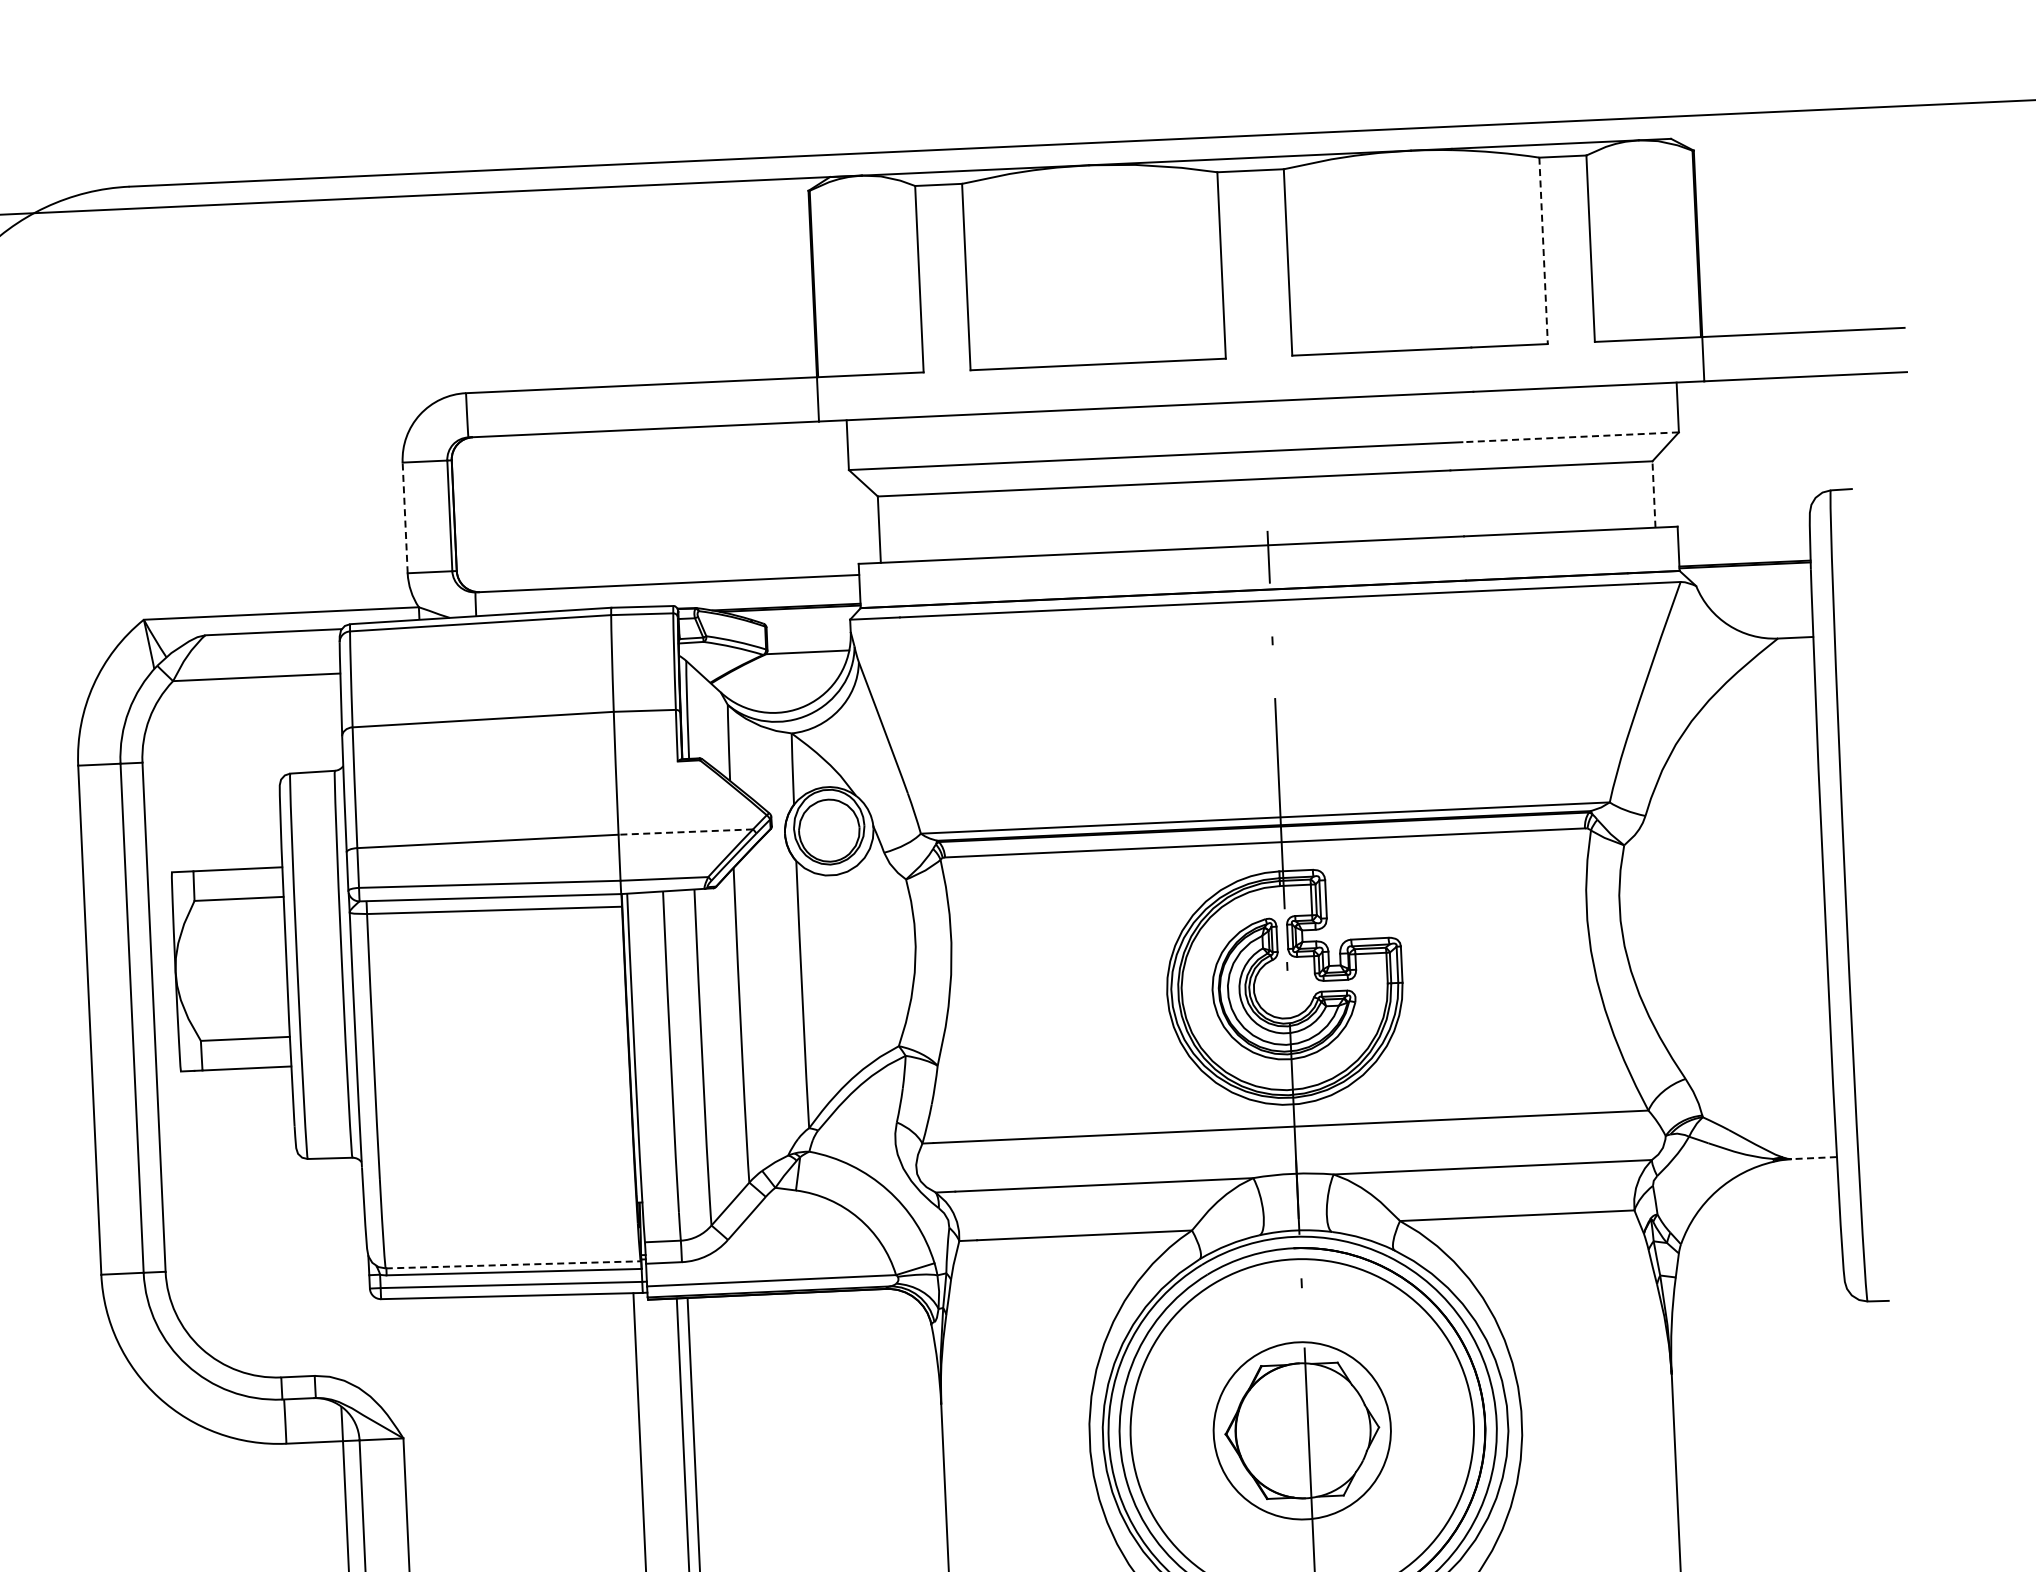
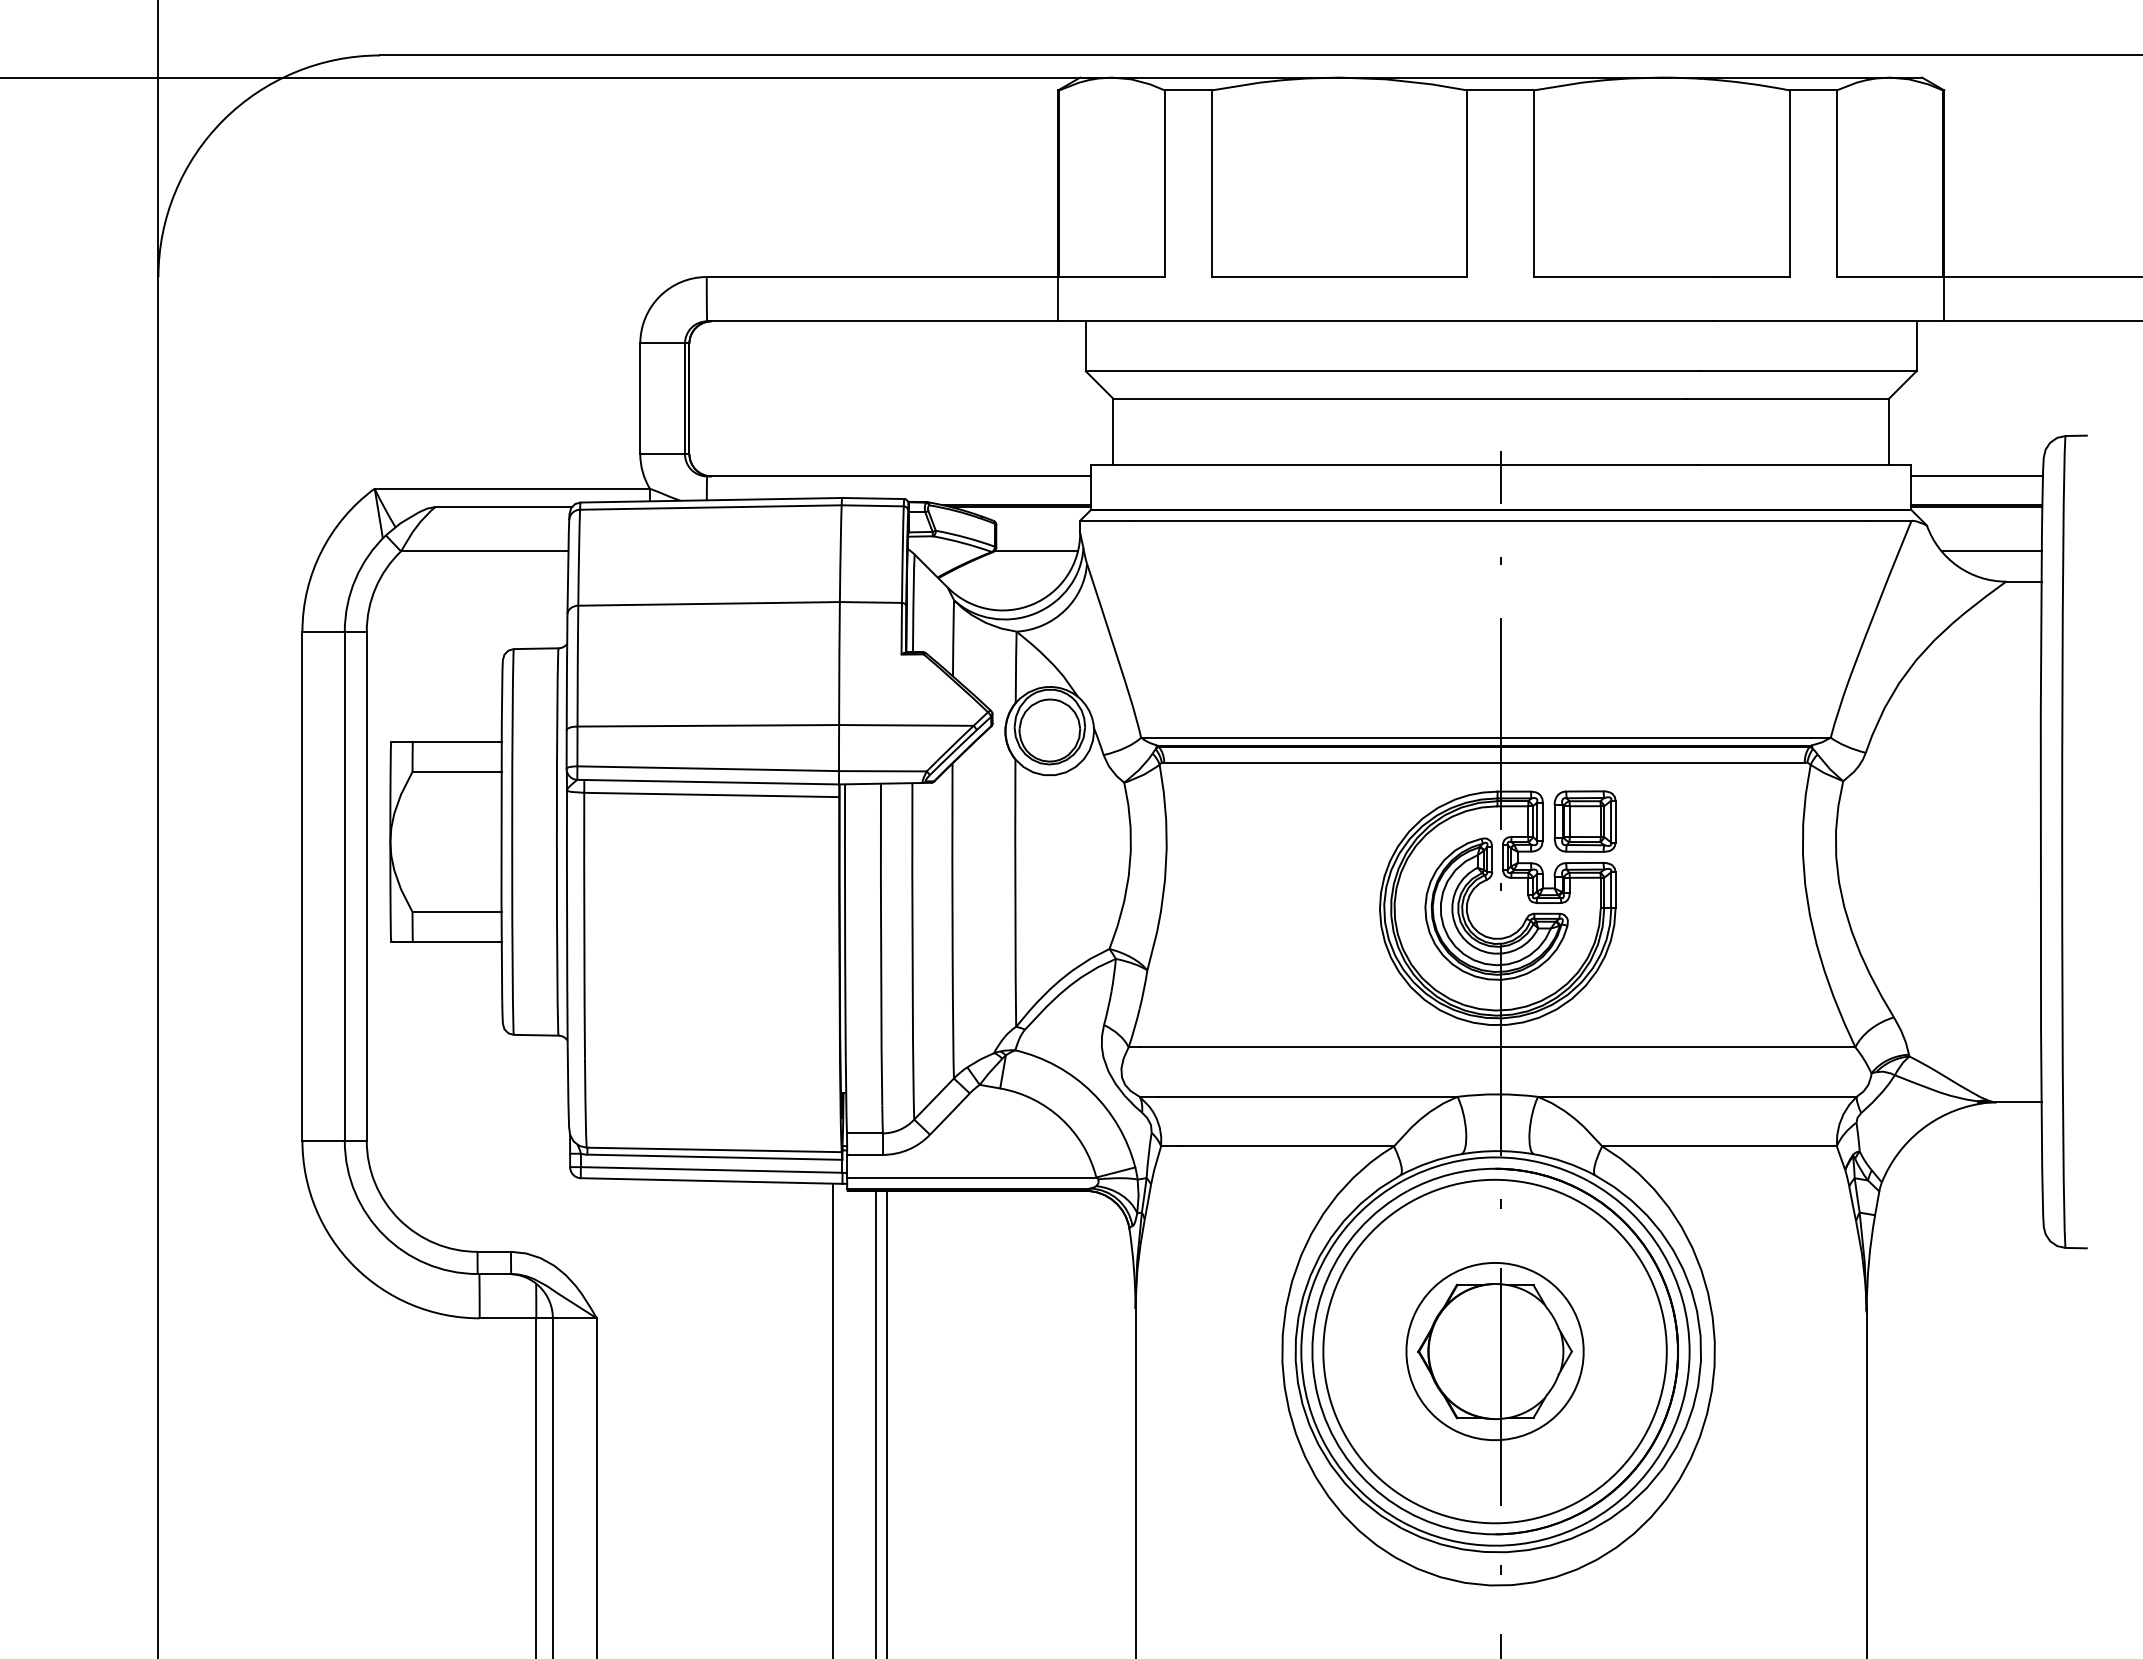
line: (1543, 251) -> (1789, 184), dashed -> solid
line: (1569, 437) -> (1807, 371), dashed -> solid
line: (1653, 493) -> (1888, 431), dashed -> solid
line: (405, 517) -> (640, 398), dashed -> solid
line: (1743, 534) -> (1976, 476), added
line: (1761, 609) -> (1991, 551), added
line: (684, 832) -> (905, 725), dashed -> solid
part: (1367, 897) -> (1584, 821), added
line: (1813, 1158) -> (2018, 1102), dashed -> solid
line: (513, 1264) -> (714, 1149), dashed -> solid

